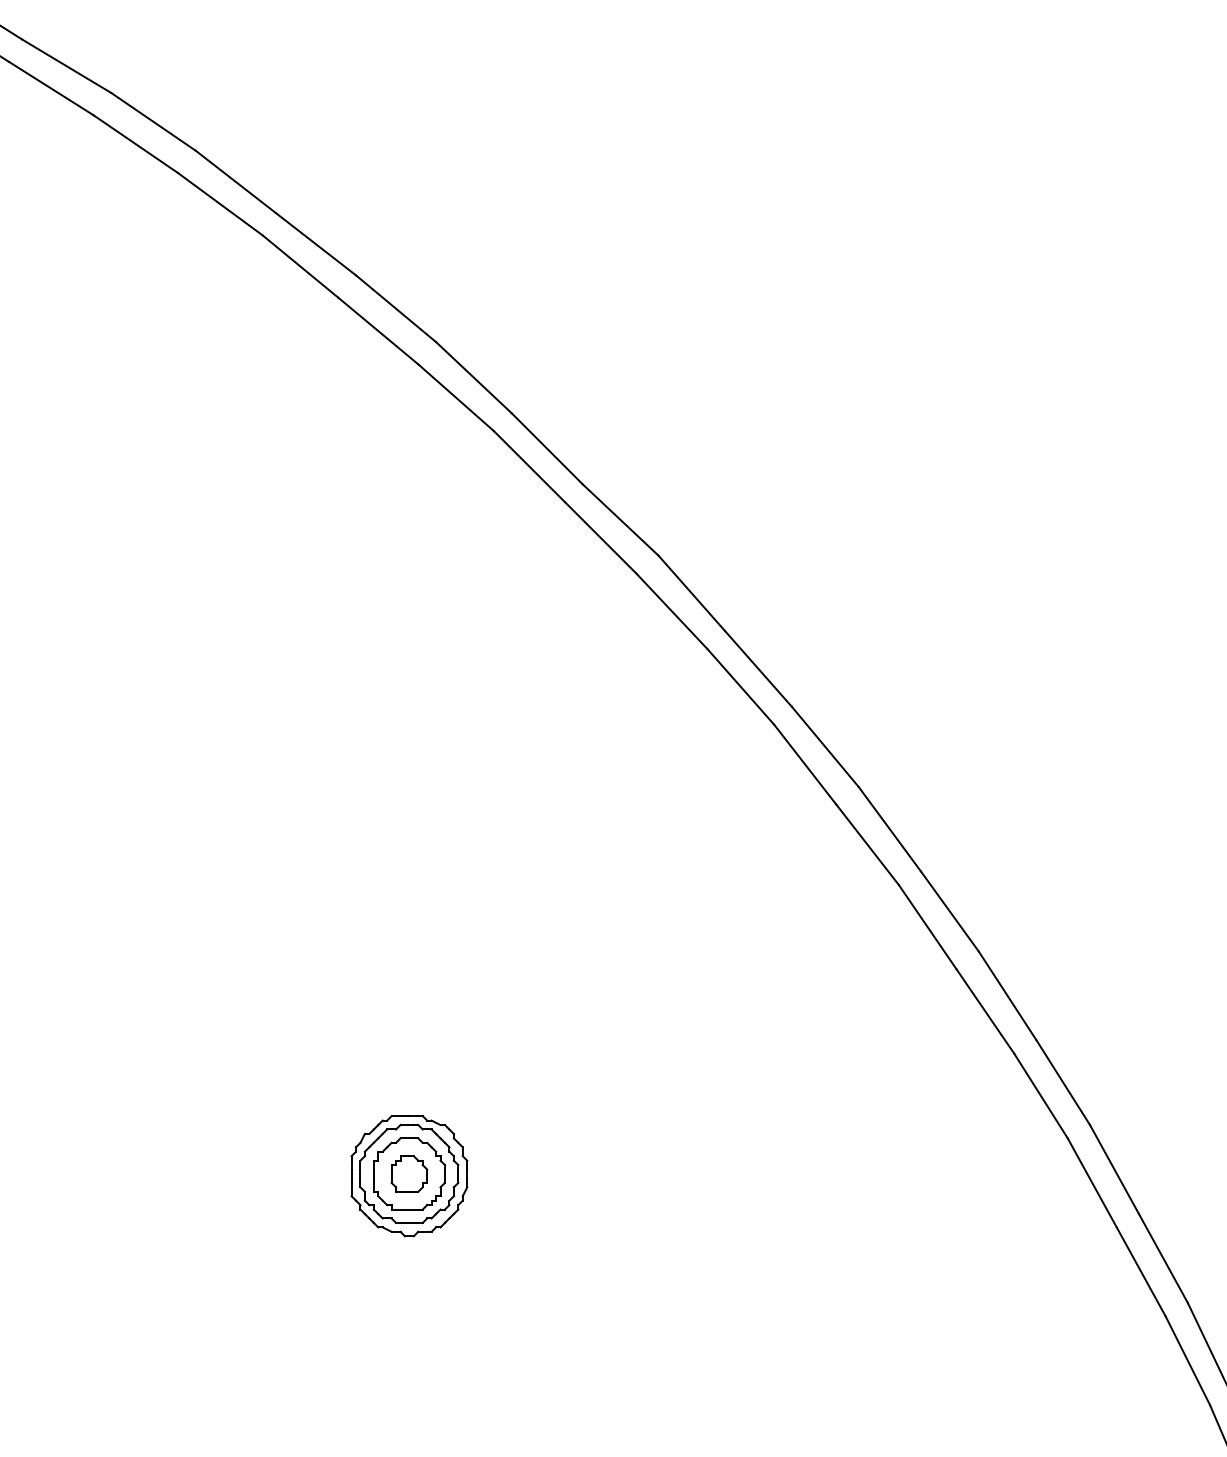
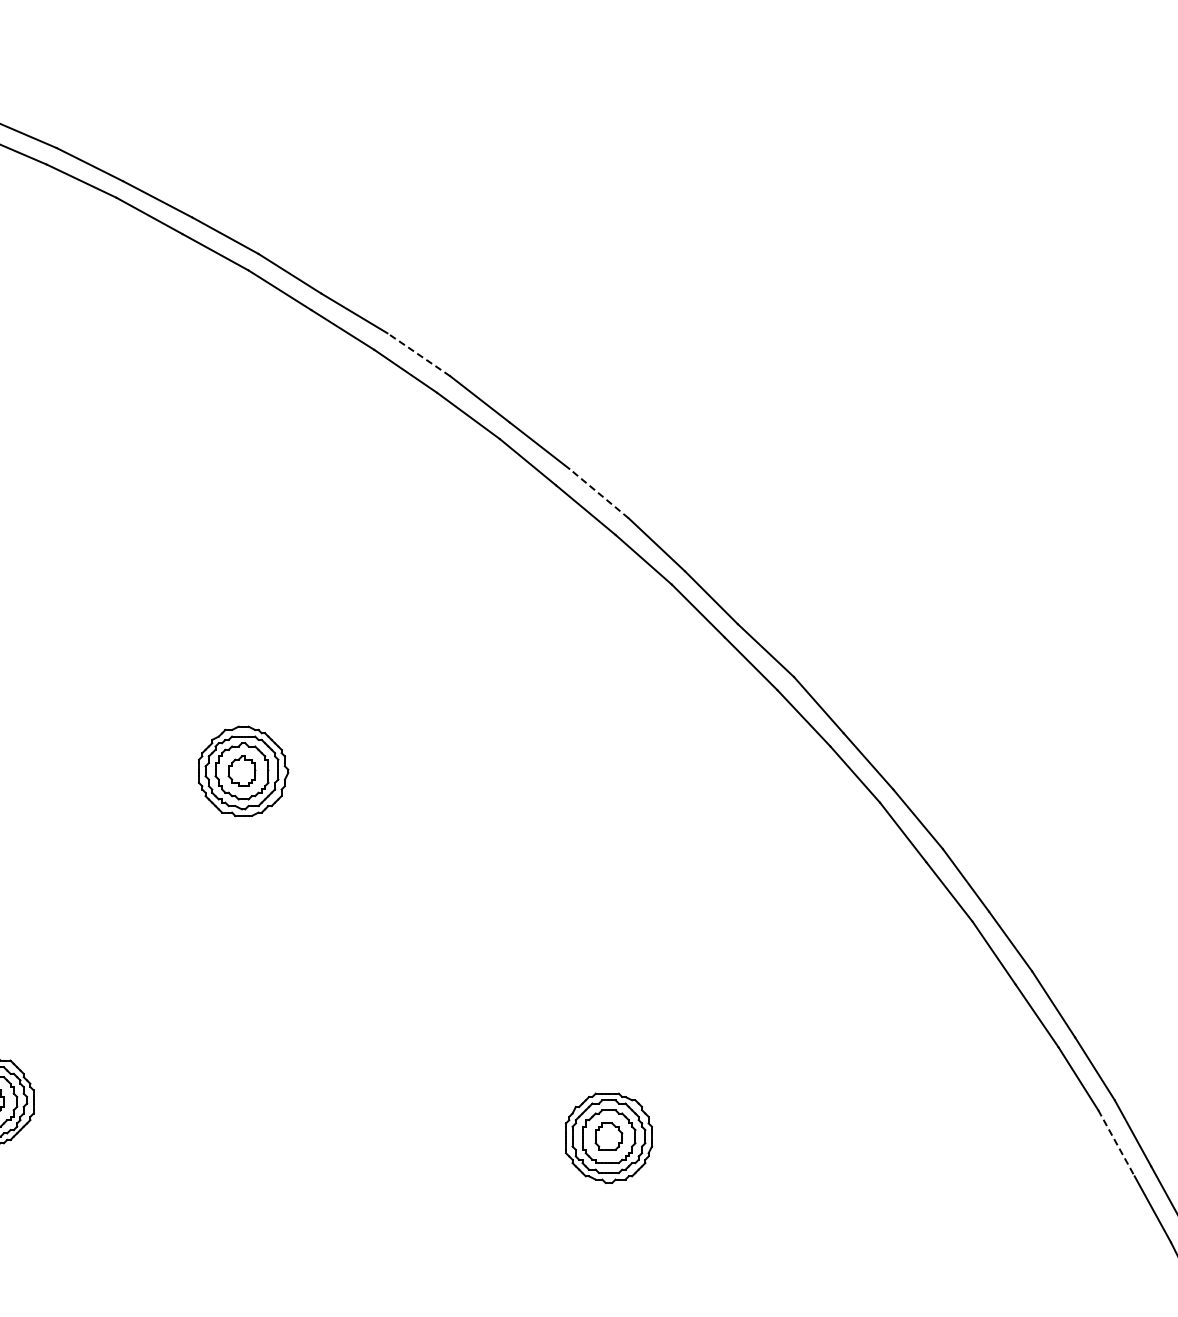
line: (153, 121) -> (418, 354), solid -> dashed
line: (396, 308) -> (599, 493), solid -> dashed
line: (1092, 1183) -> (1116, 1143), solid -> dashed

